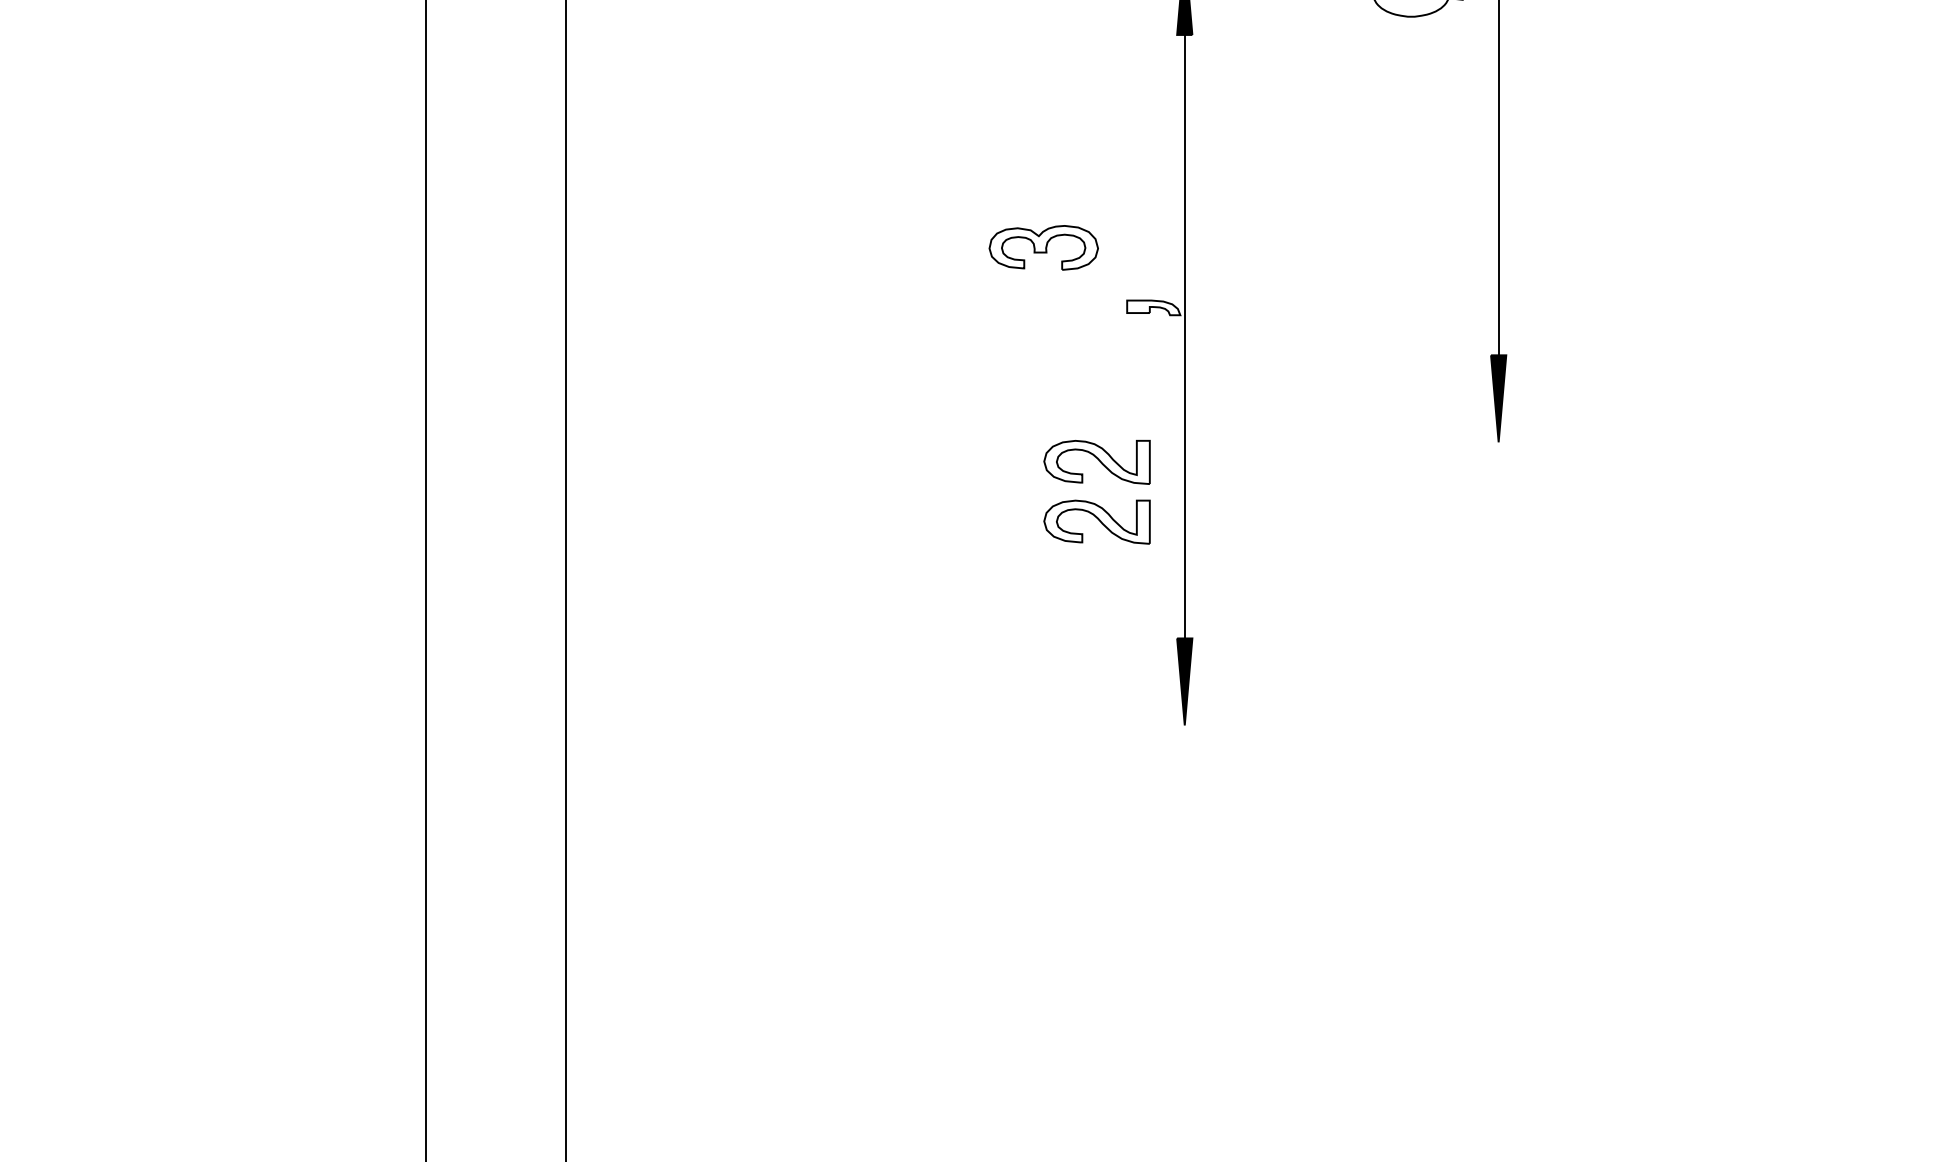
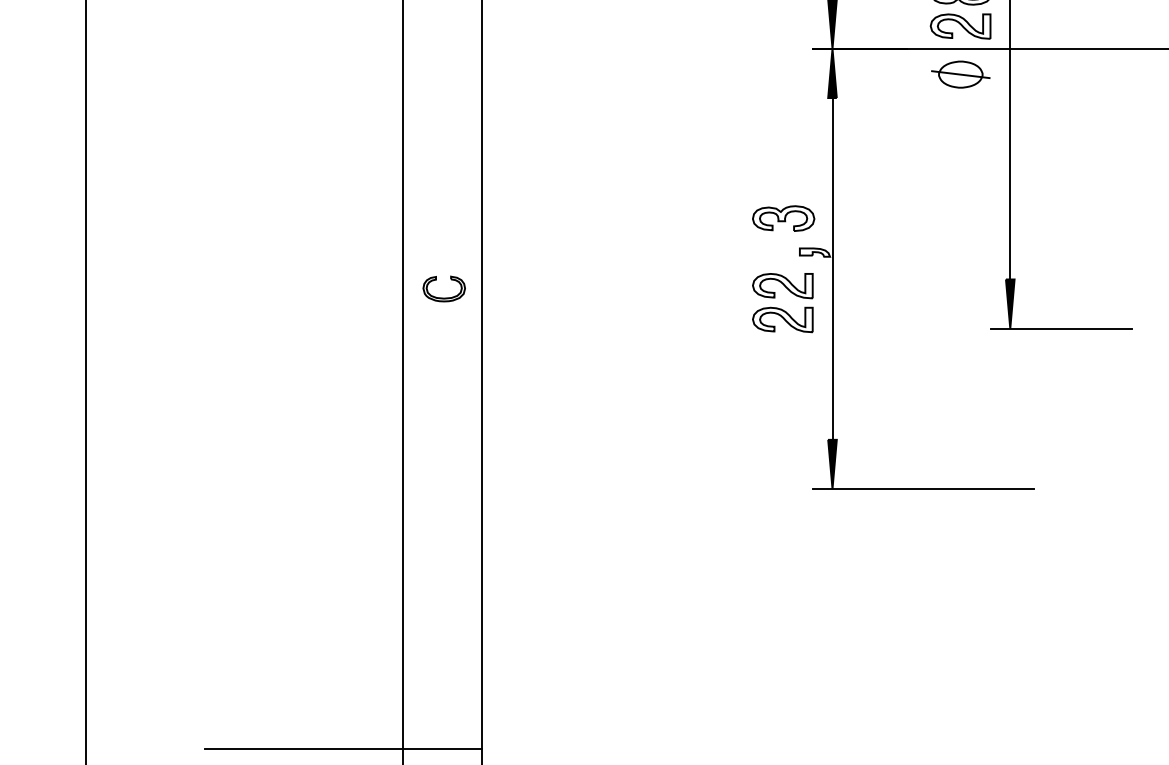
part: (1043, 247) -> (783, 218), moved
part: (497, 387) -> (443, 297), added
line: (1587, 441) -> (1060, 328), added
part: (1096, 493) -> (782, 303), moved
line: (1343, 726) -> (922, 489), added

